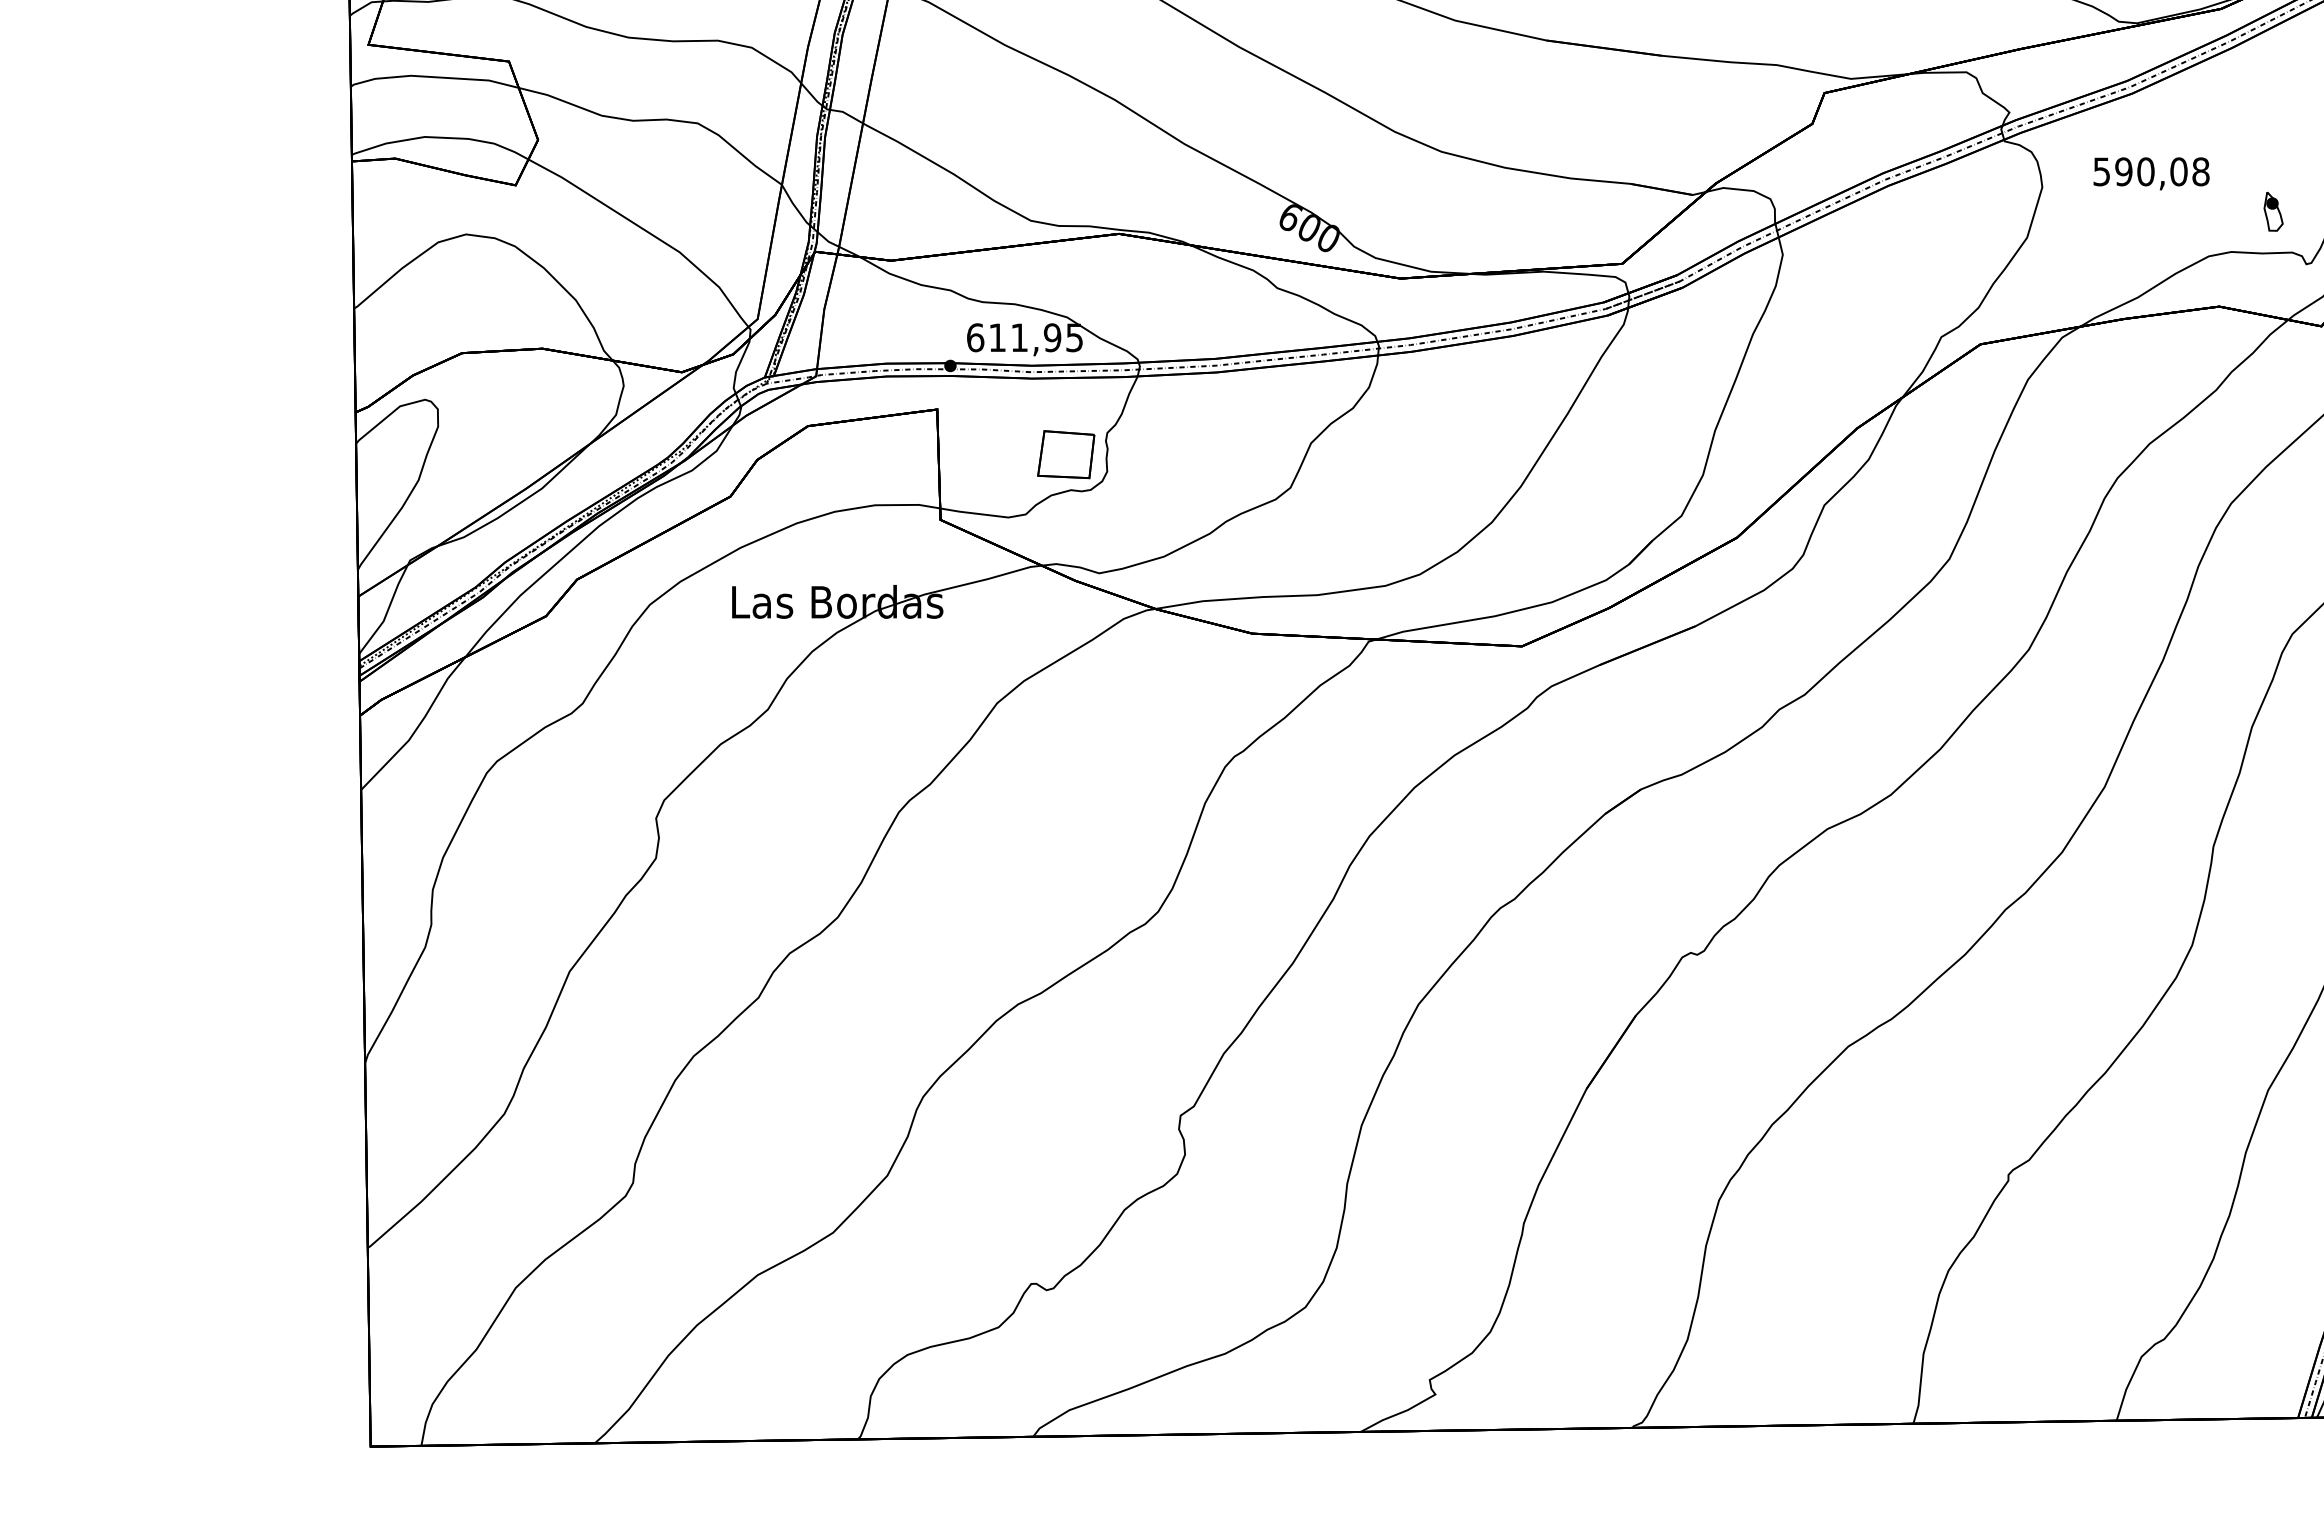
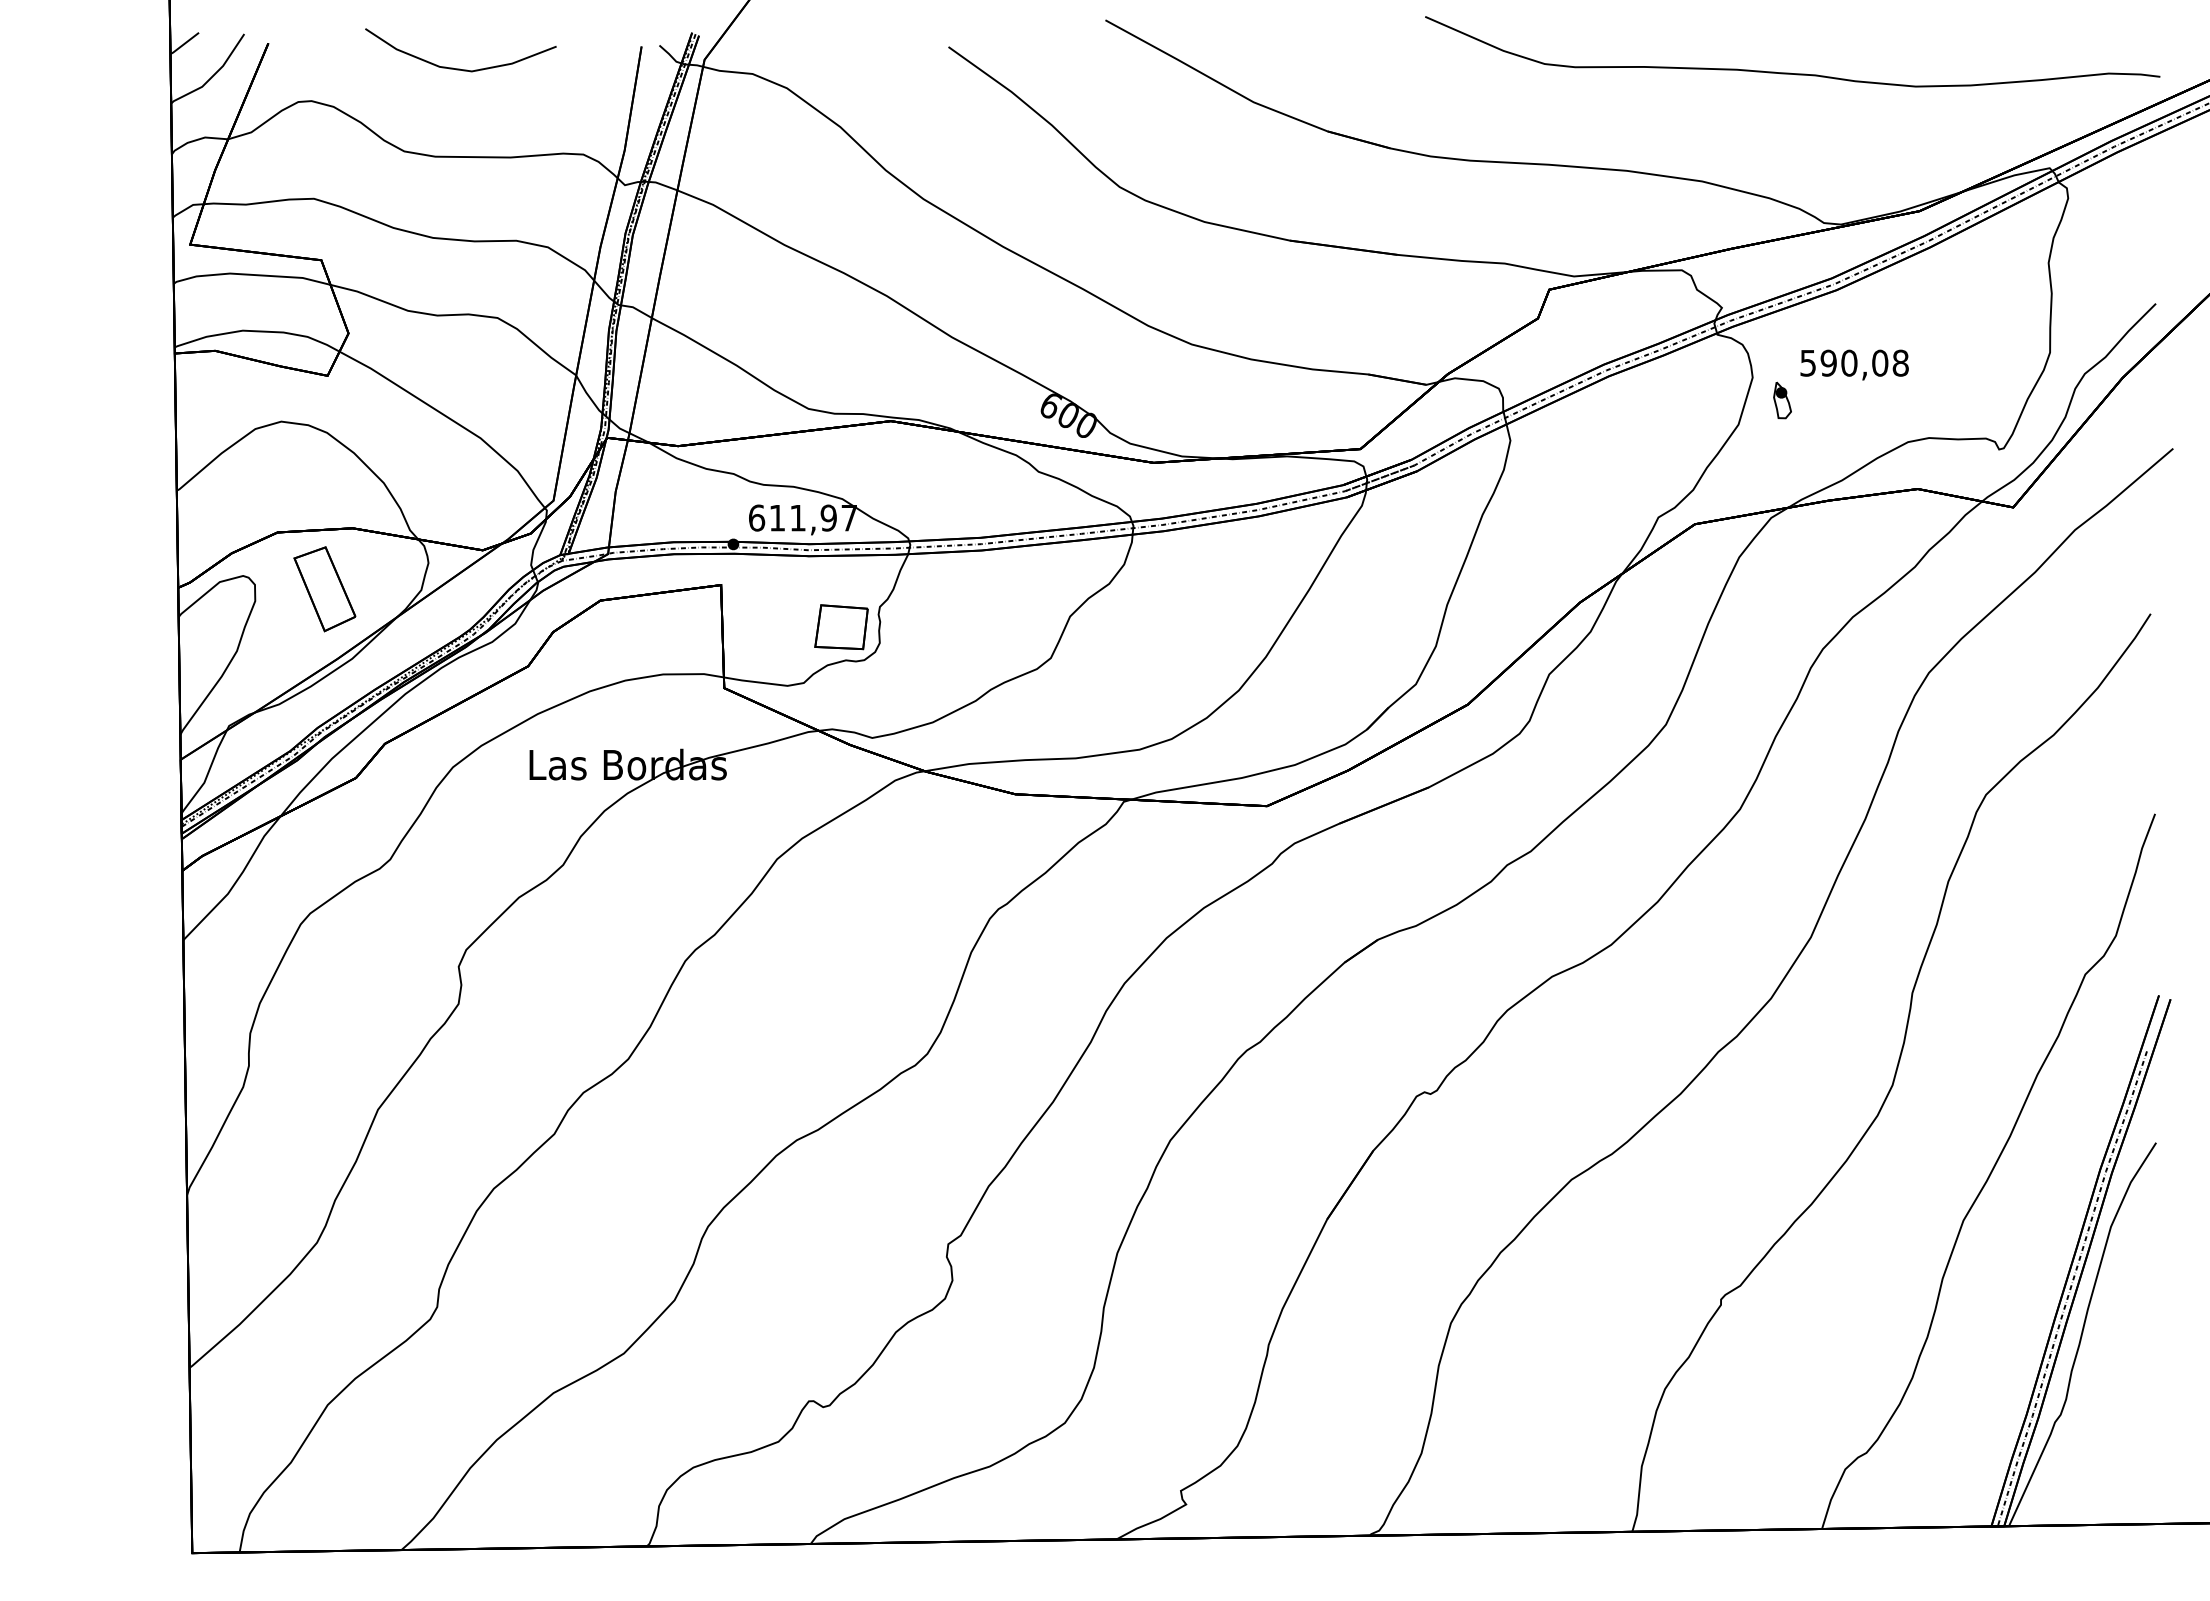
part: (2273, 211) -> (1782, 400), moved
text: (1073, 338) -> (848, 518), 611,95 -> 611,97
part: (512, 414) -> (324, 589), added

